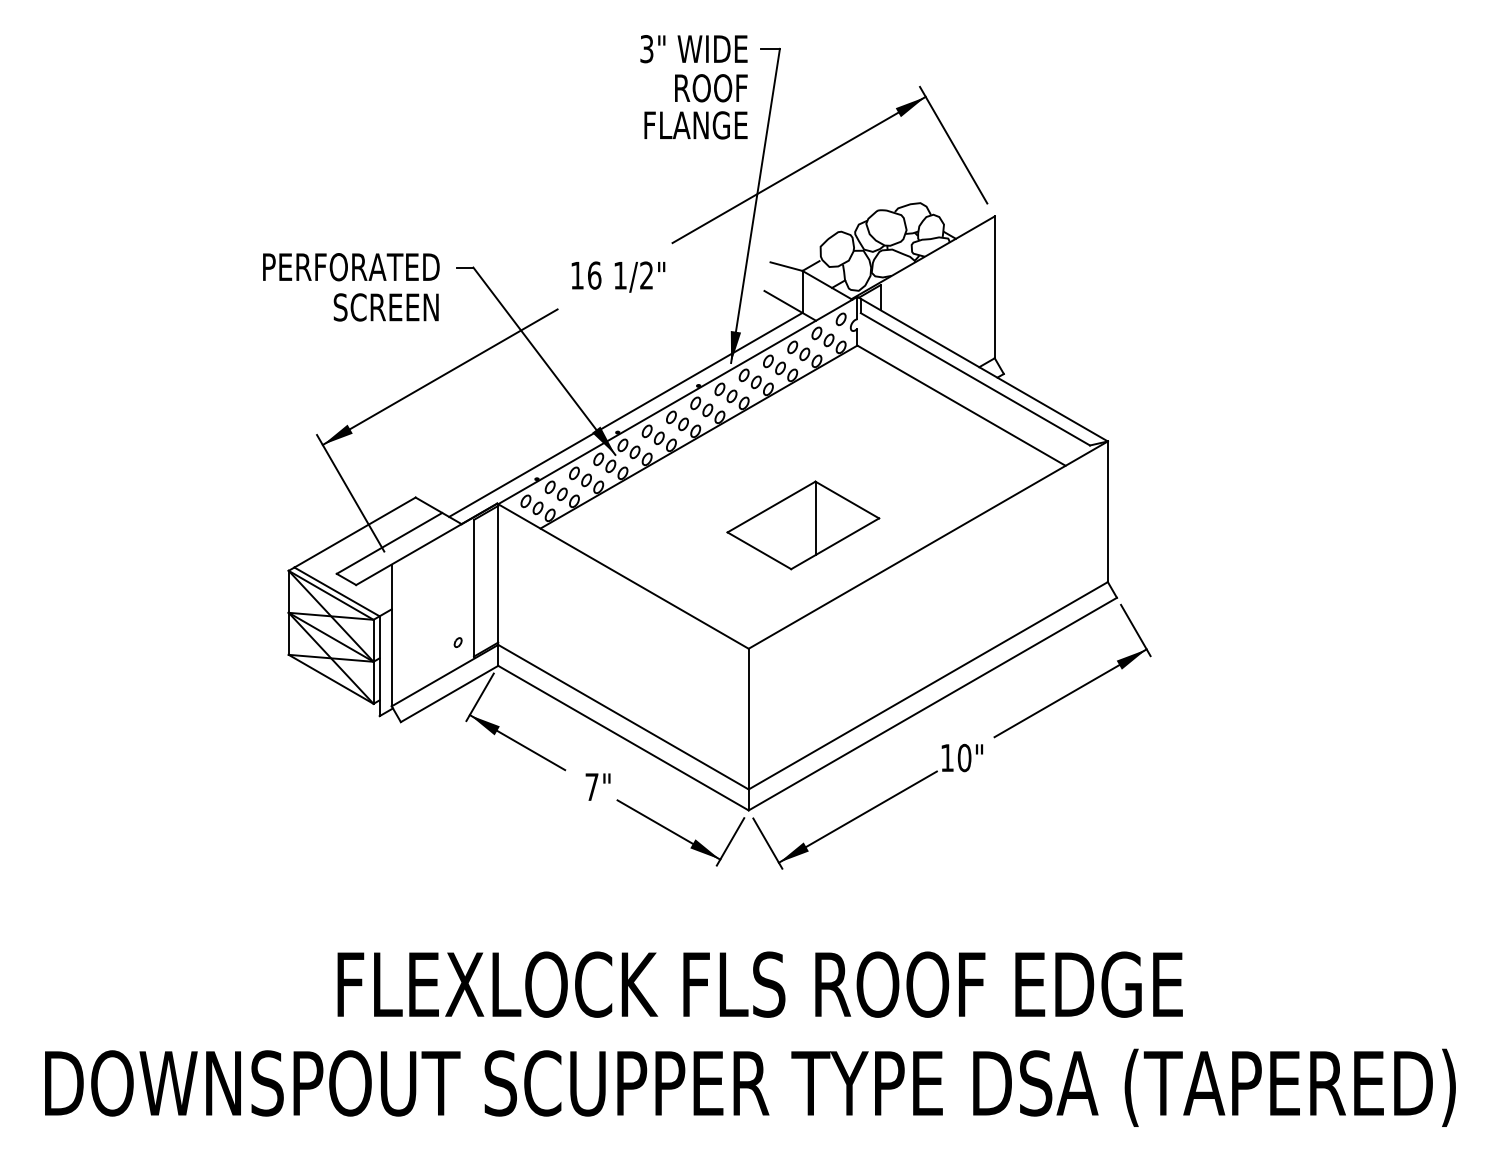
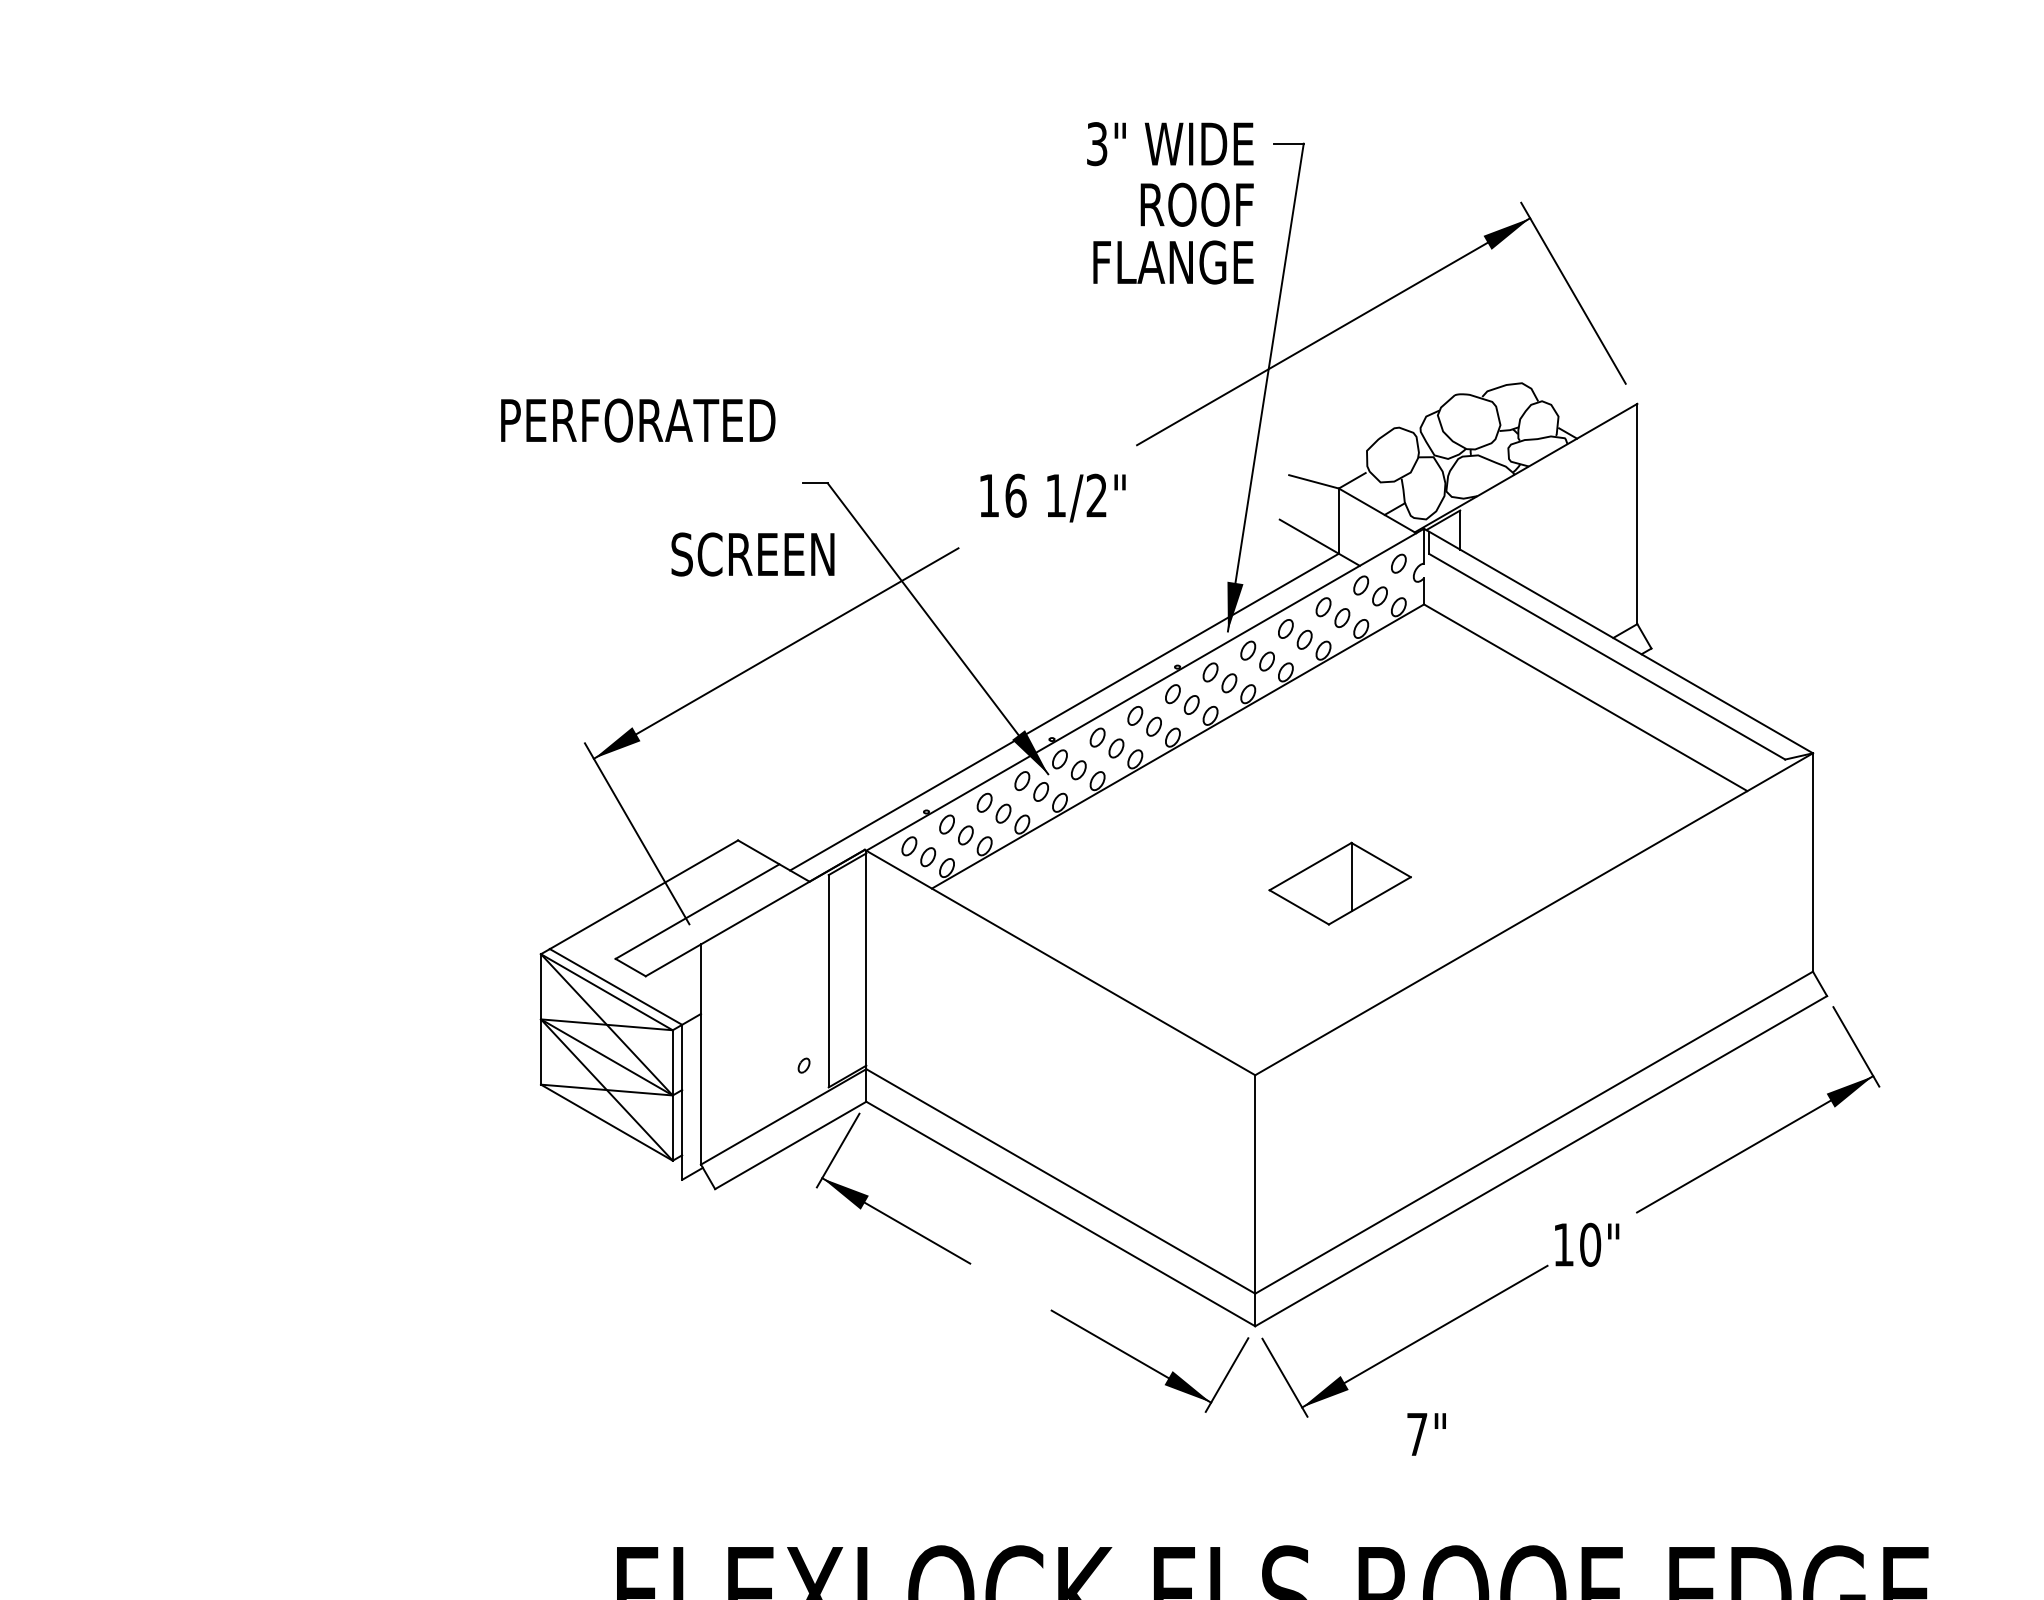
text: (351, 267) -> (638, 421), moved
text: (385, 307) -> (751, 554), moved
part: (803, 525) -> (1340, 883), size x0.6
text: (597, 786) -> (1425, 1433), moved

